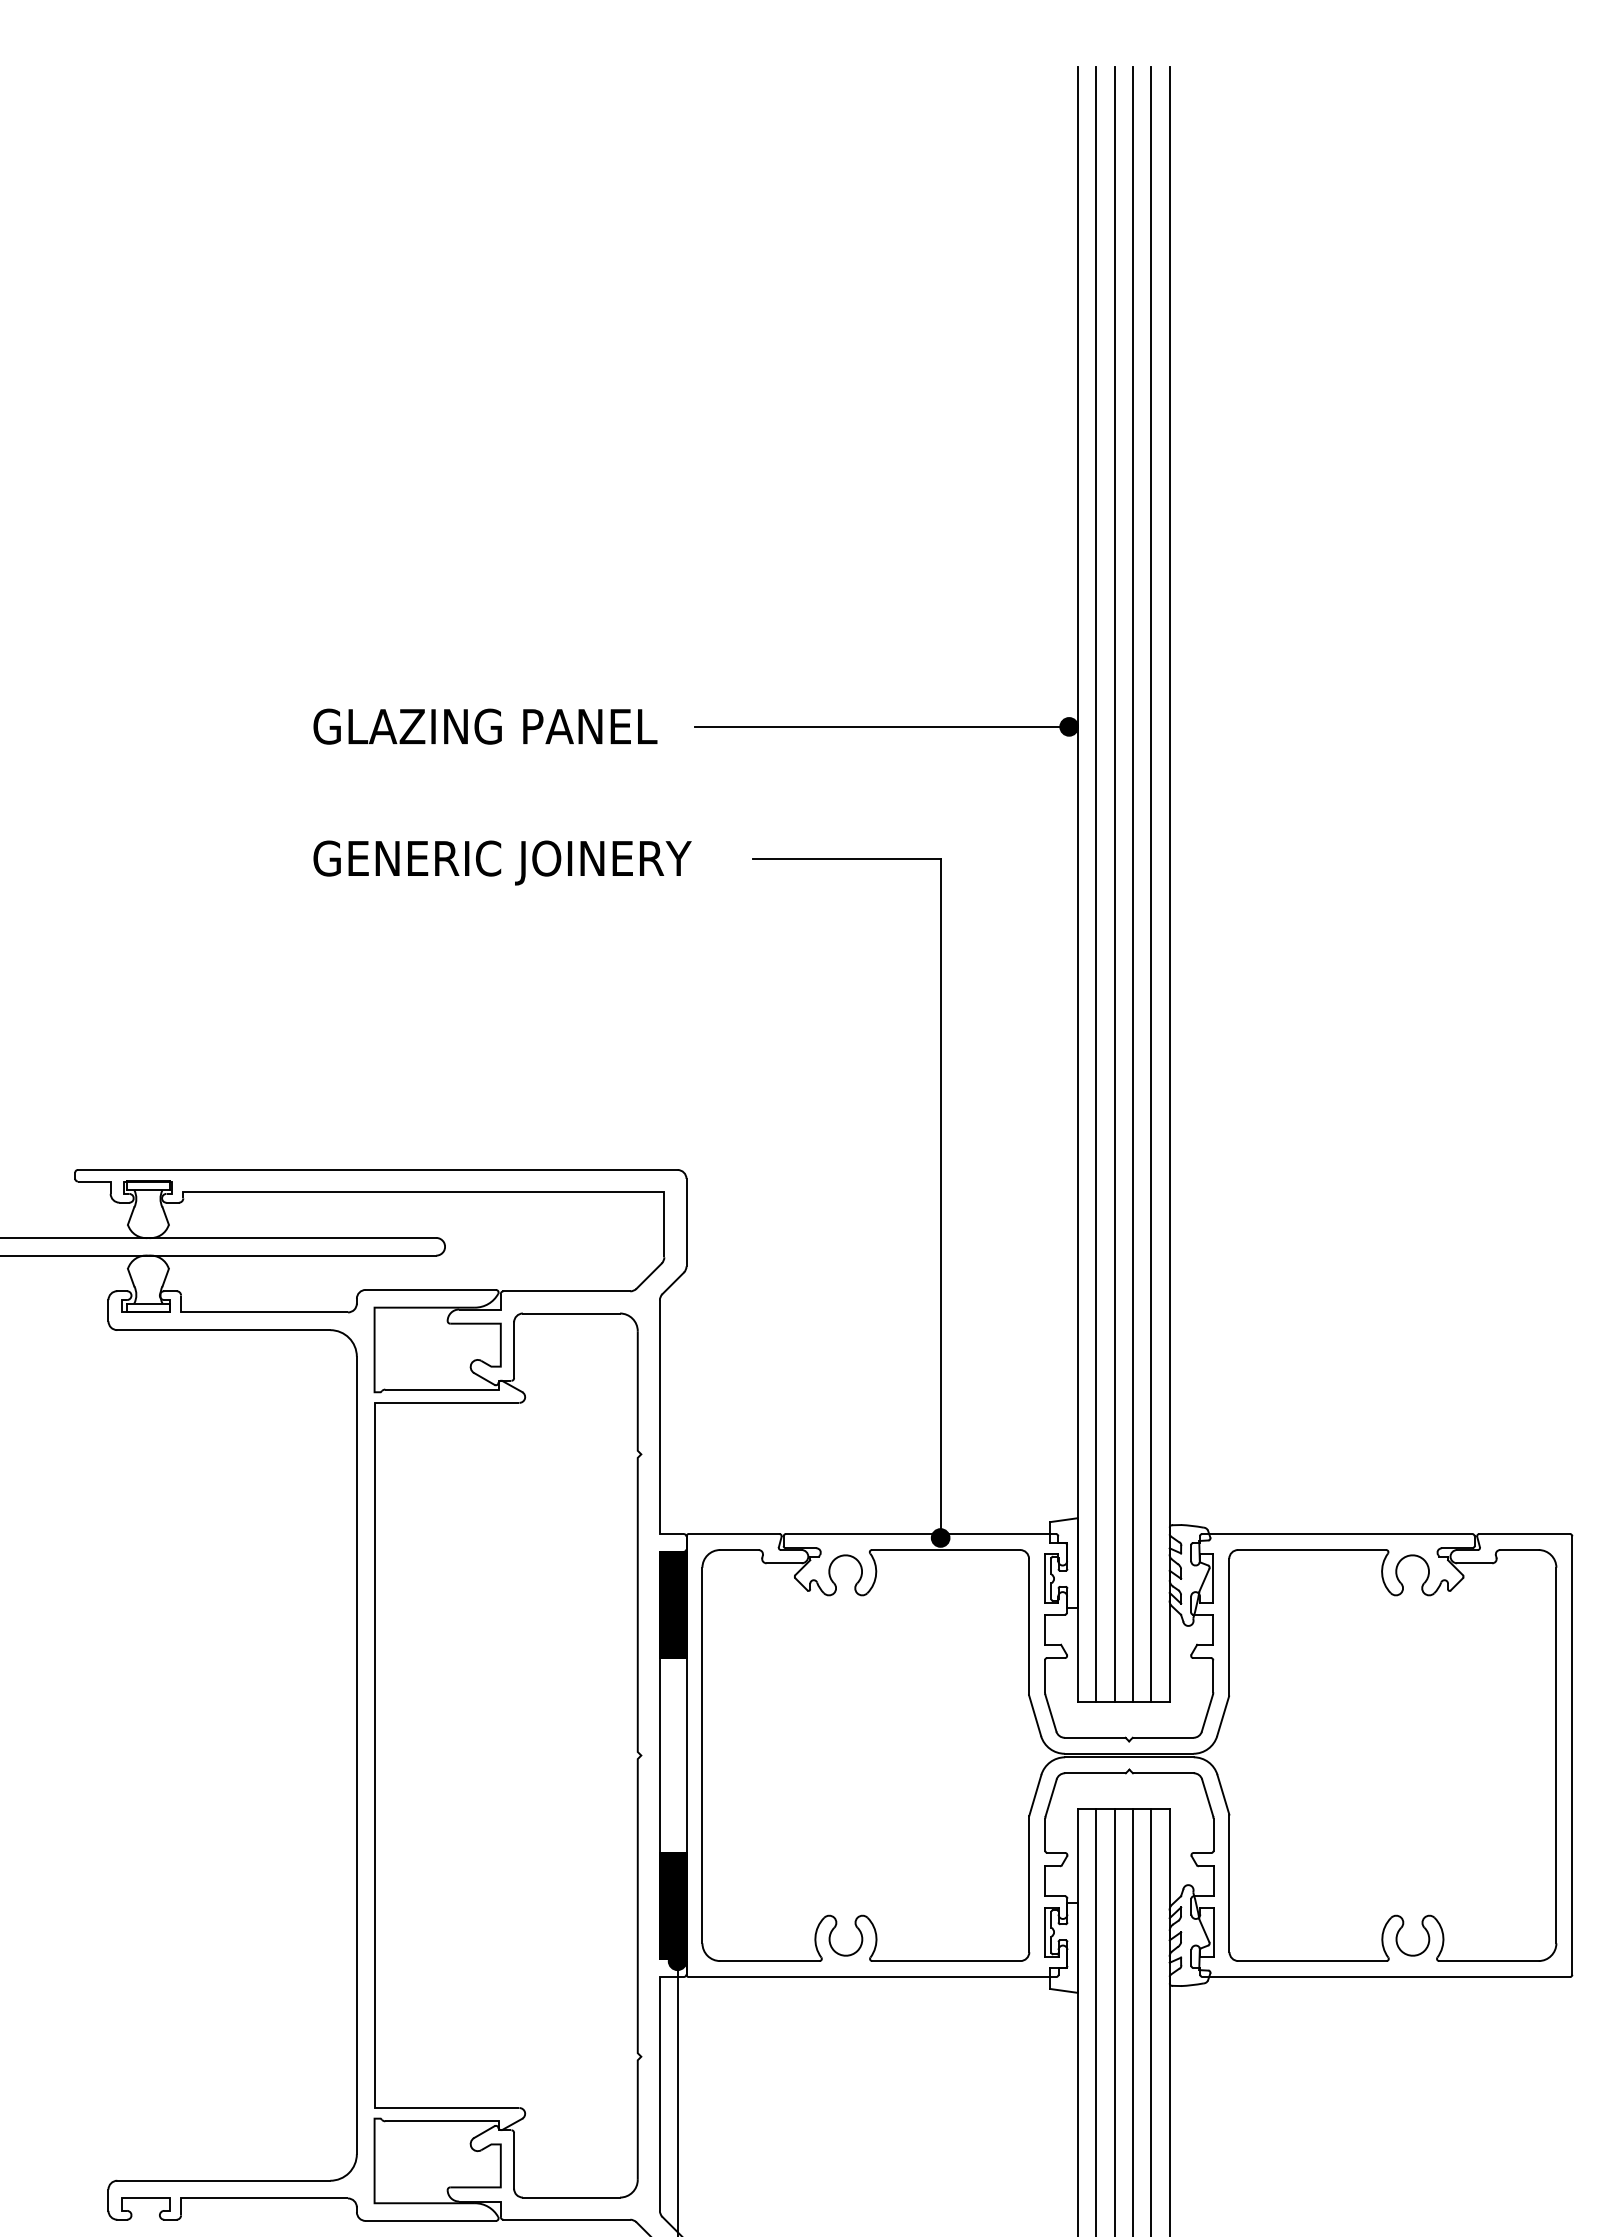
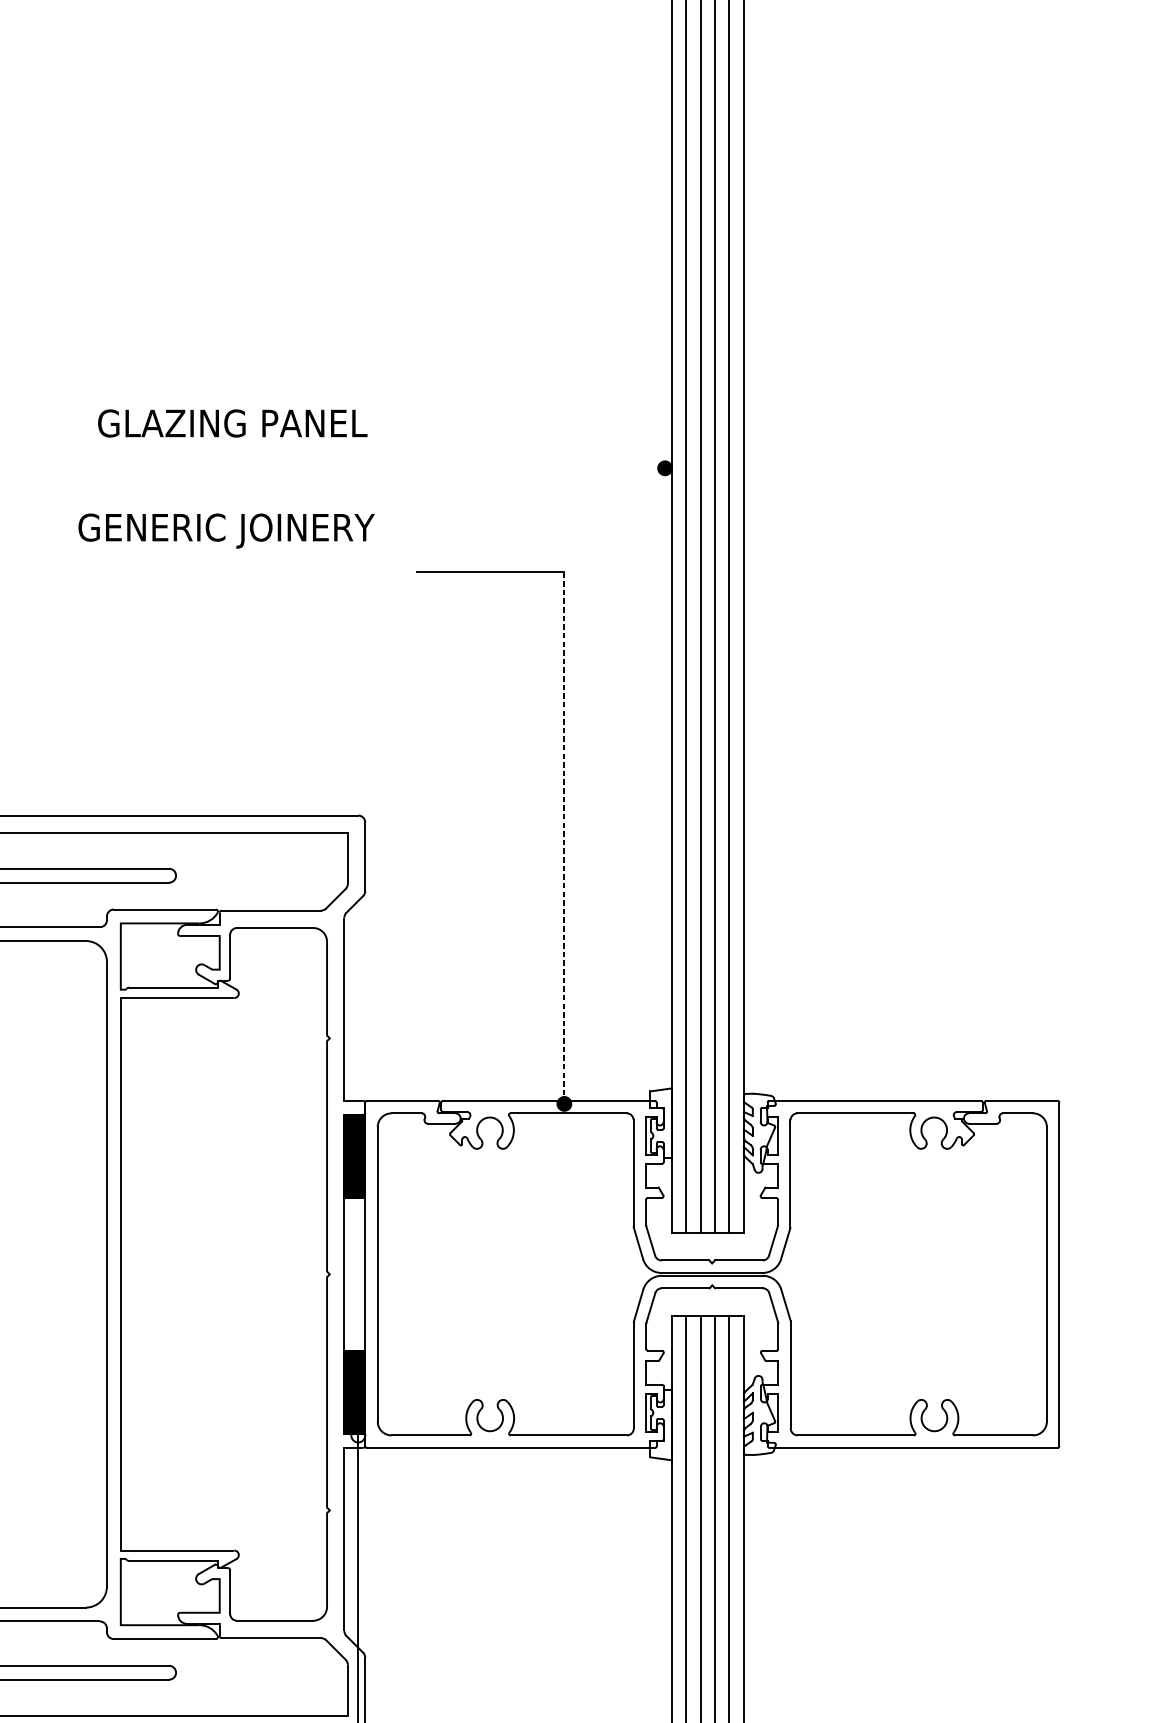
text: (485, 726) -> (232, 423), moved
line: (881, 726) -> (518, 468), removed
text: (502, 862) -> (226, 530), moved
line: (940, 1198) -> (564, 837), solid -> dashed
fill: (677, 1961) -> (358, 1435), removed

